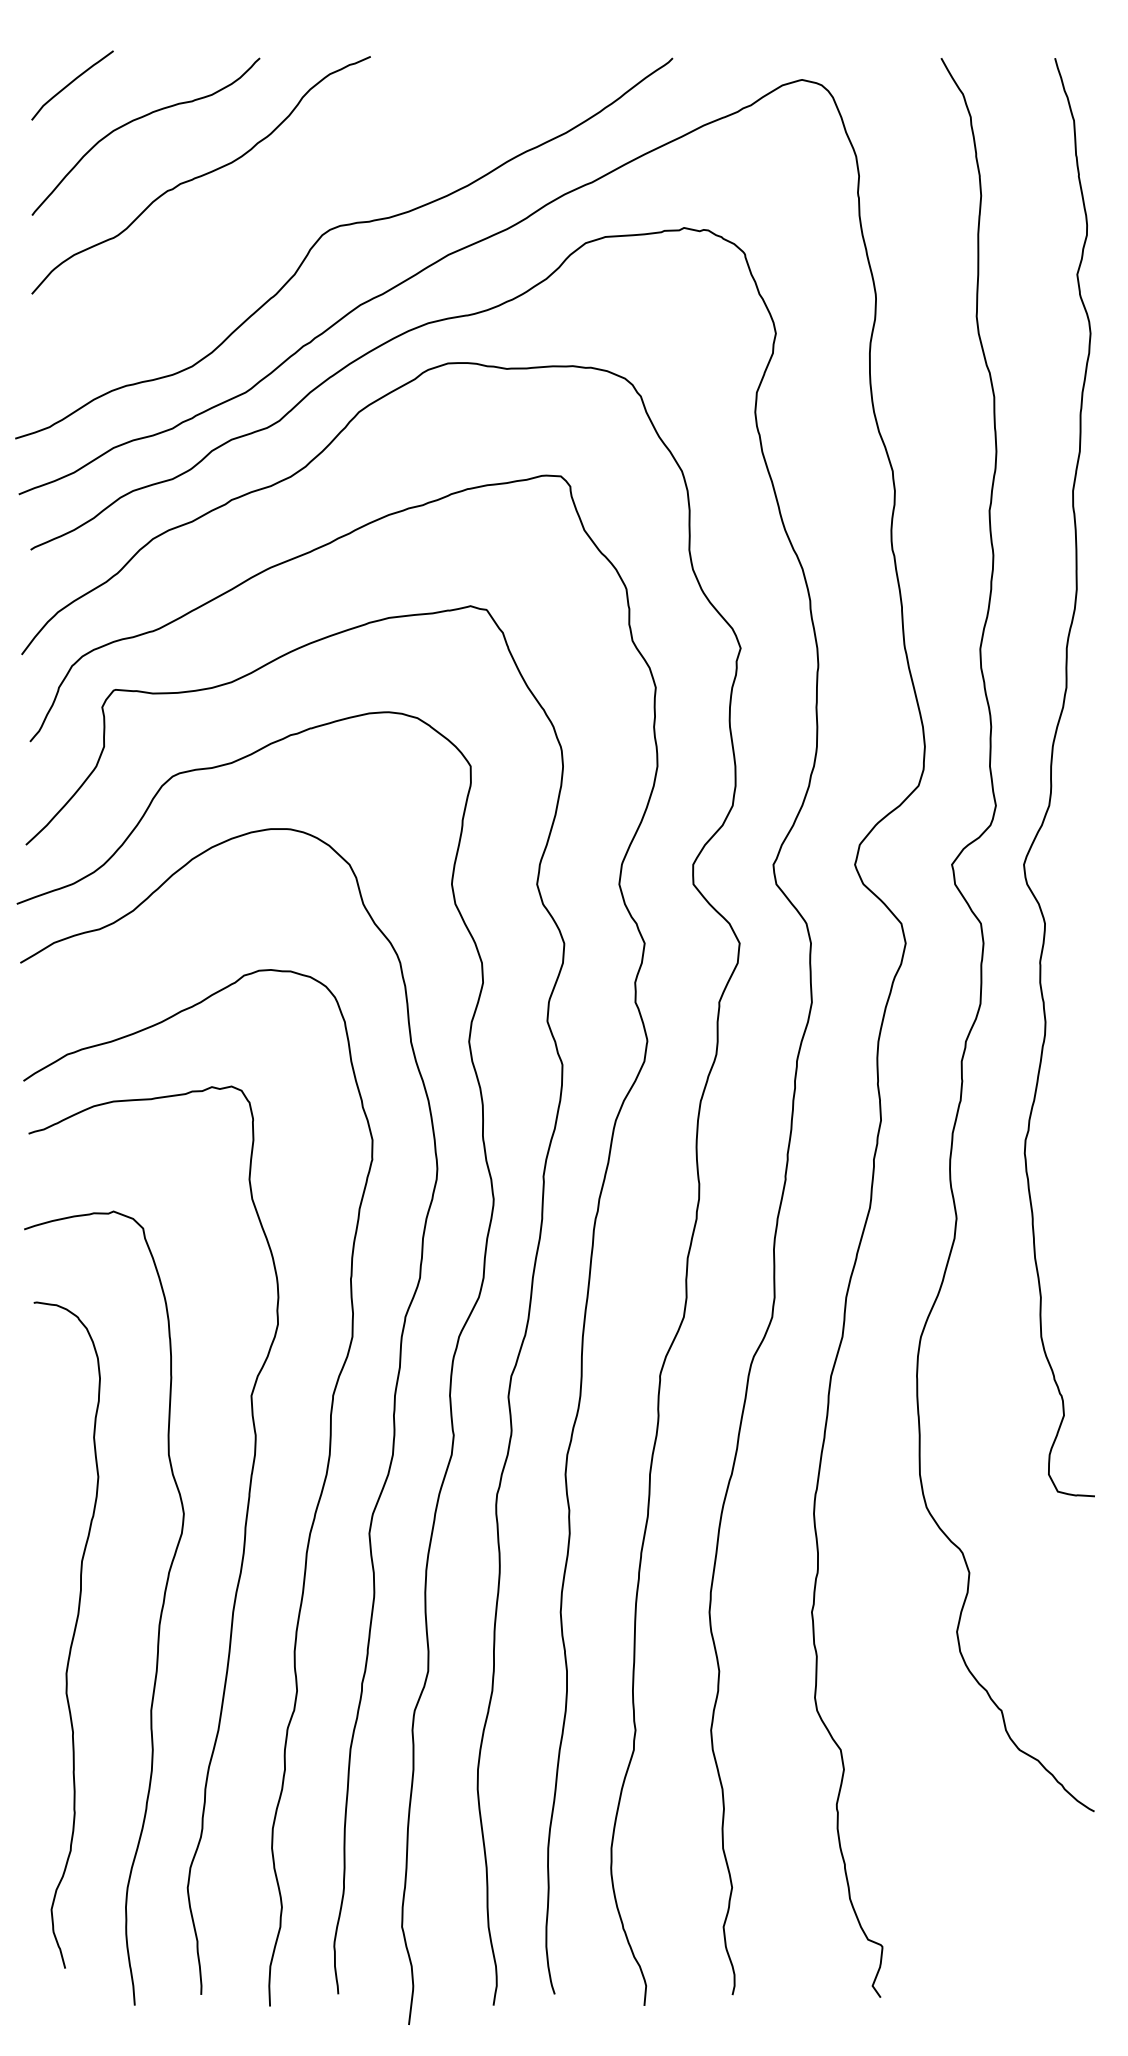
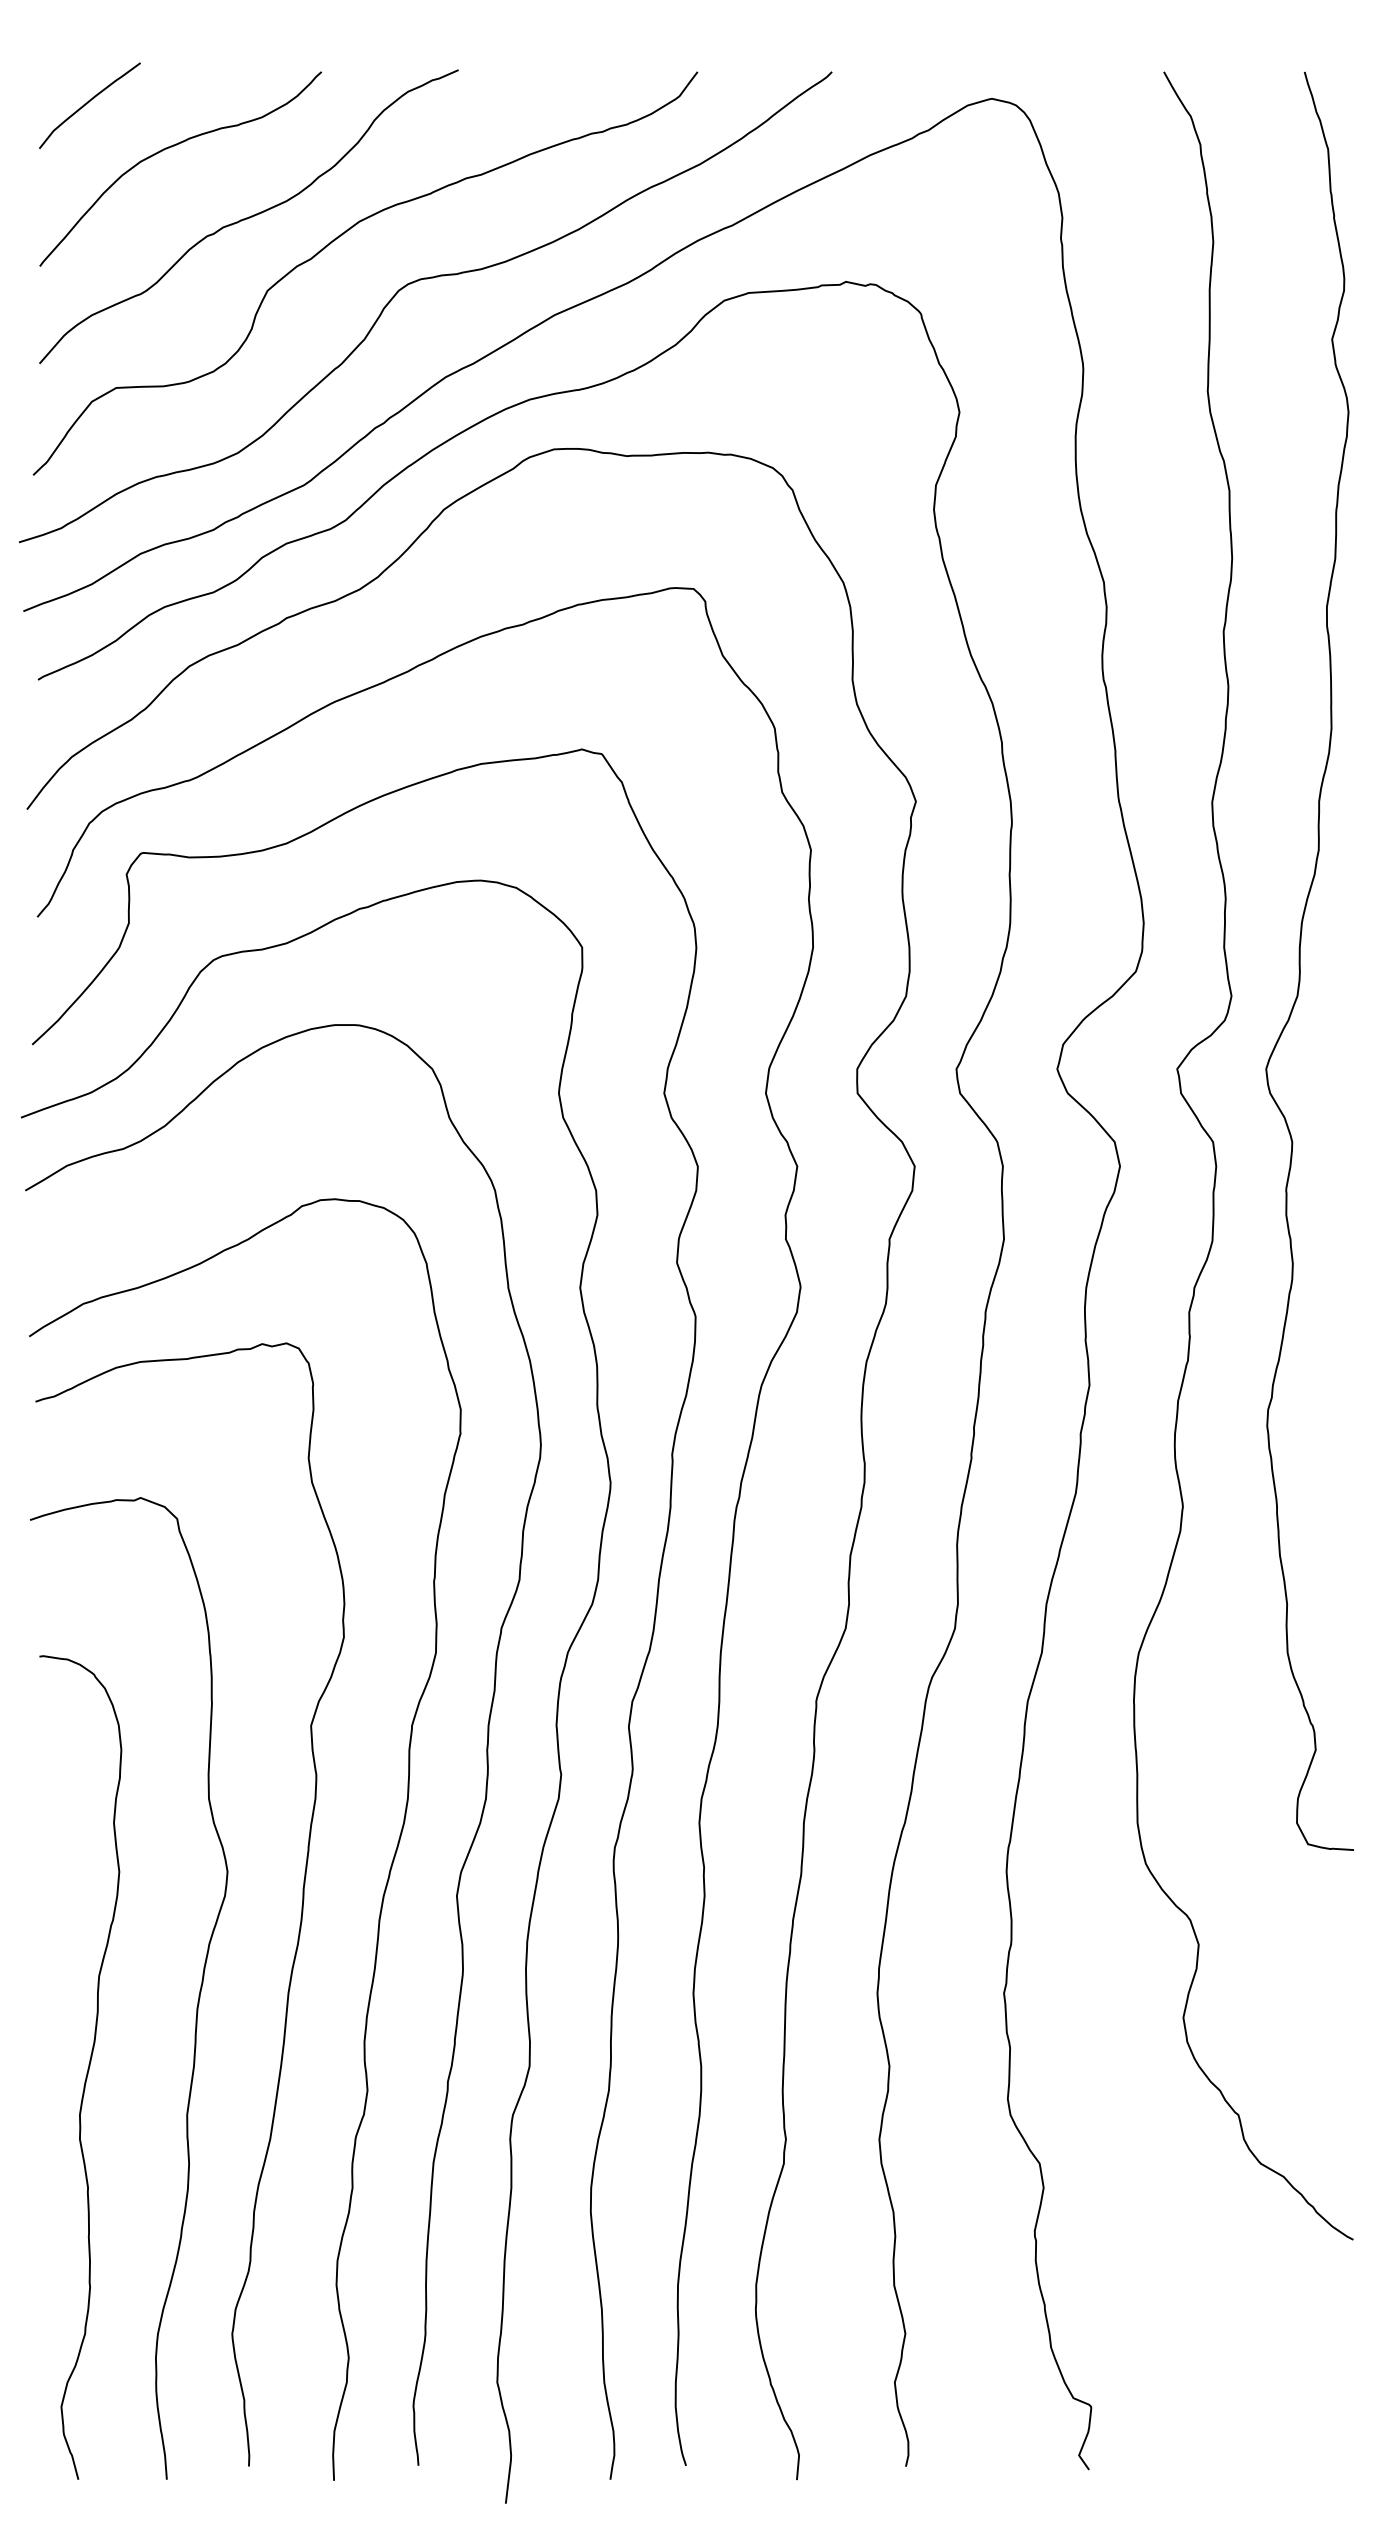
curve: (277, 190) -> (343, 235), added
curve: (72, 1635) -> (87, 2067), moved

